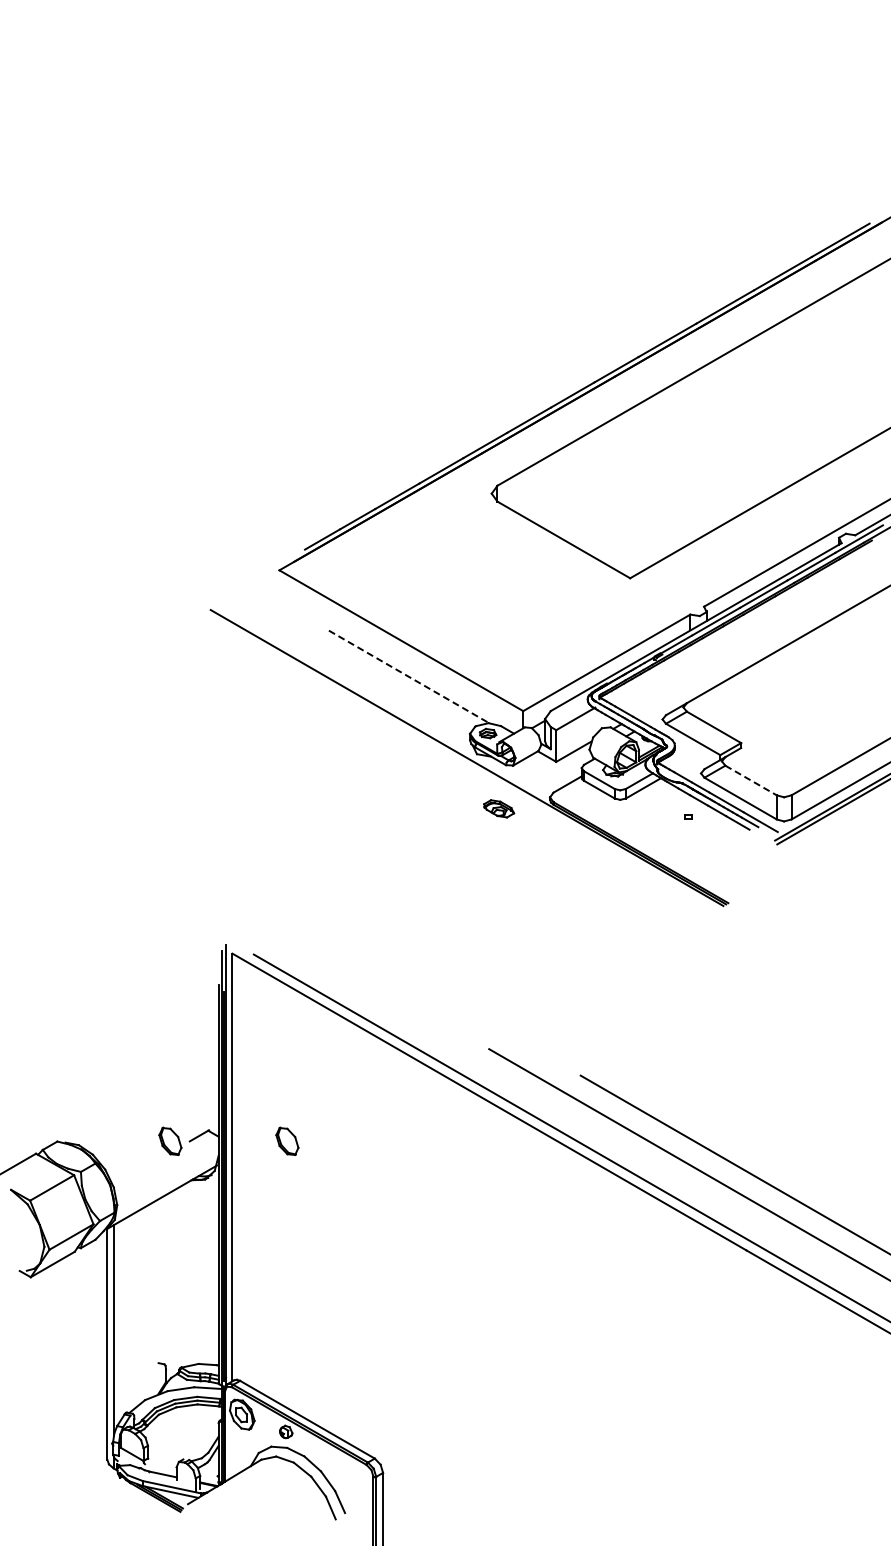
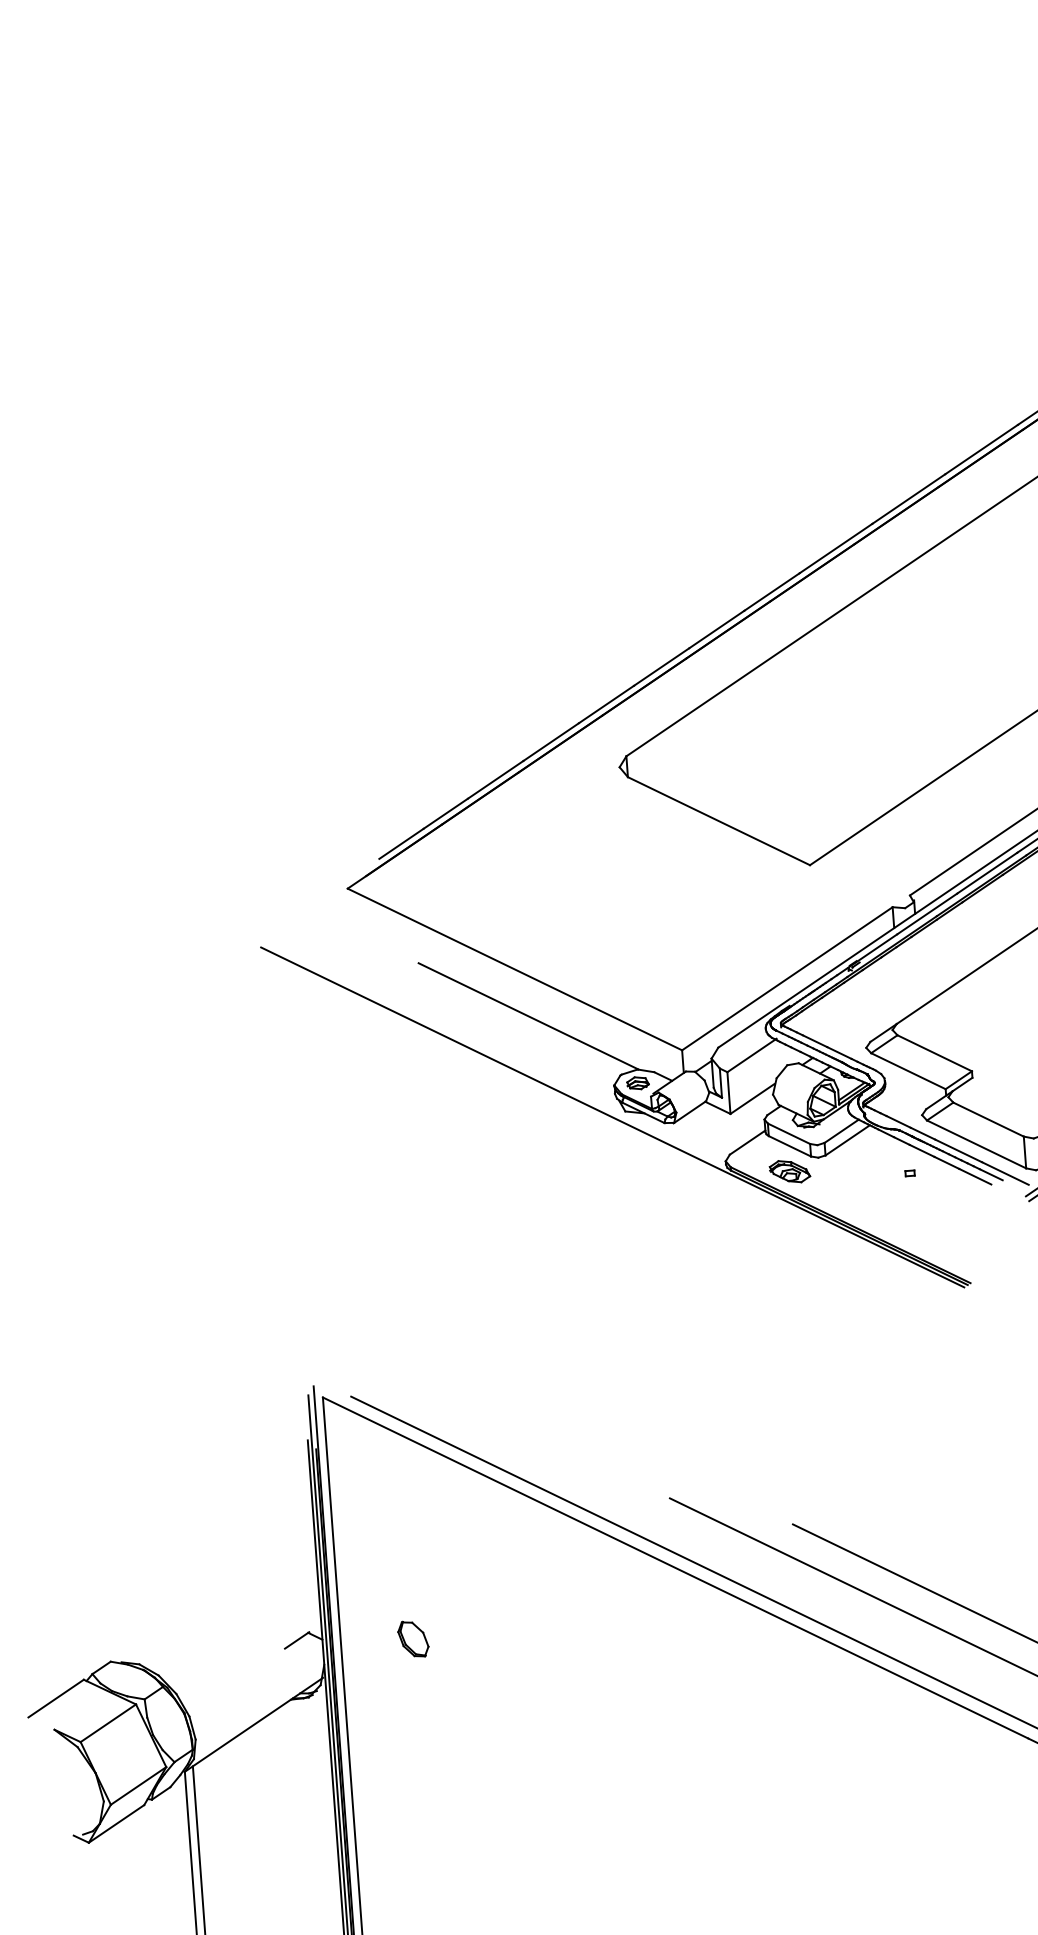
line: (409, 676) -> (529, 1015), dashed -> solid
line: (751, 780) -> (989, 1119), dashed -> solid
part: (499, 808) -> (790, 1171), moved
part: (170, 1140) -> (259, 1649), removed

